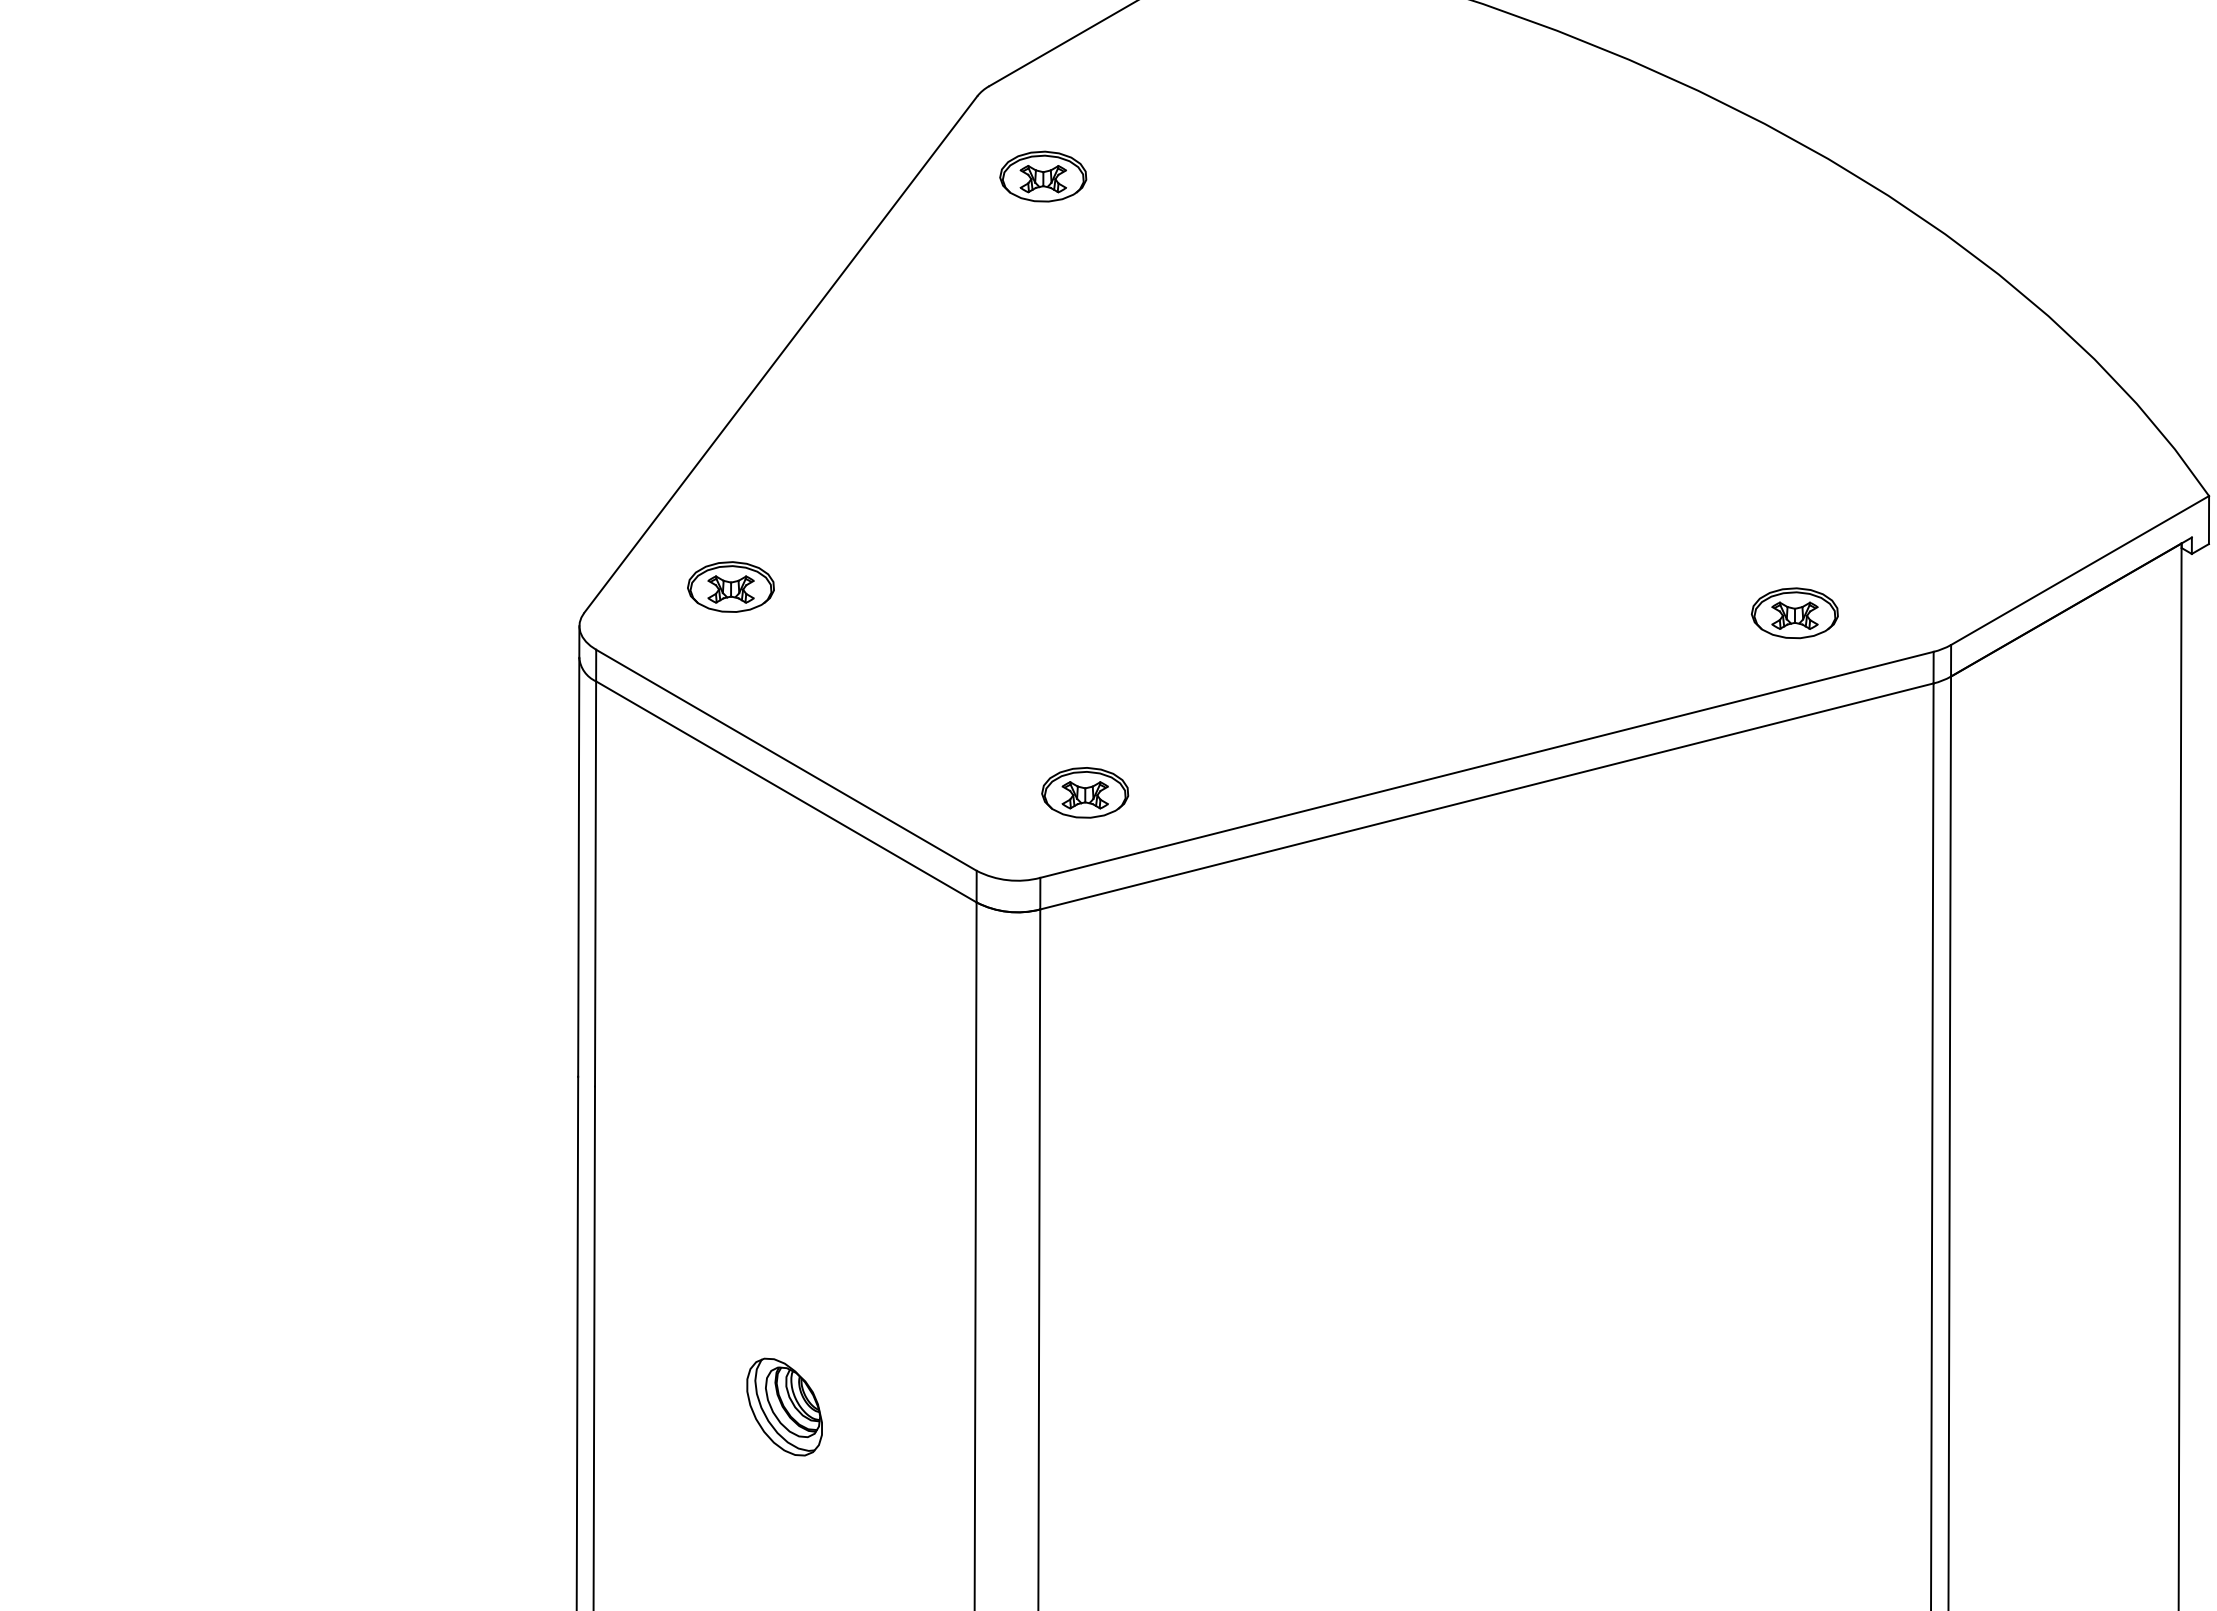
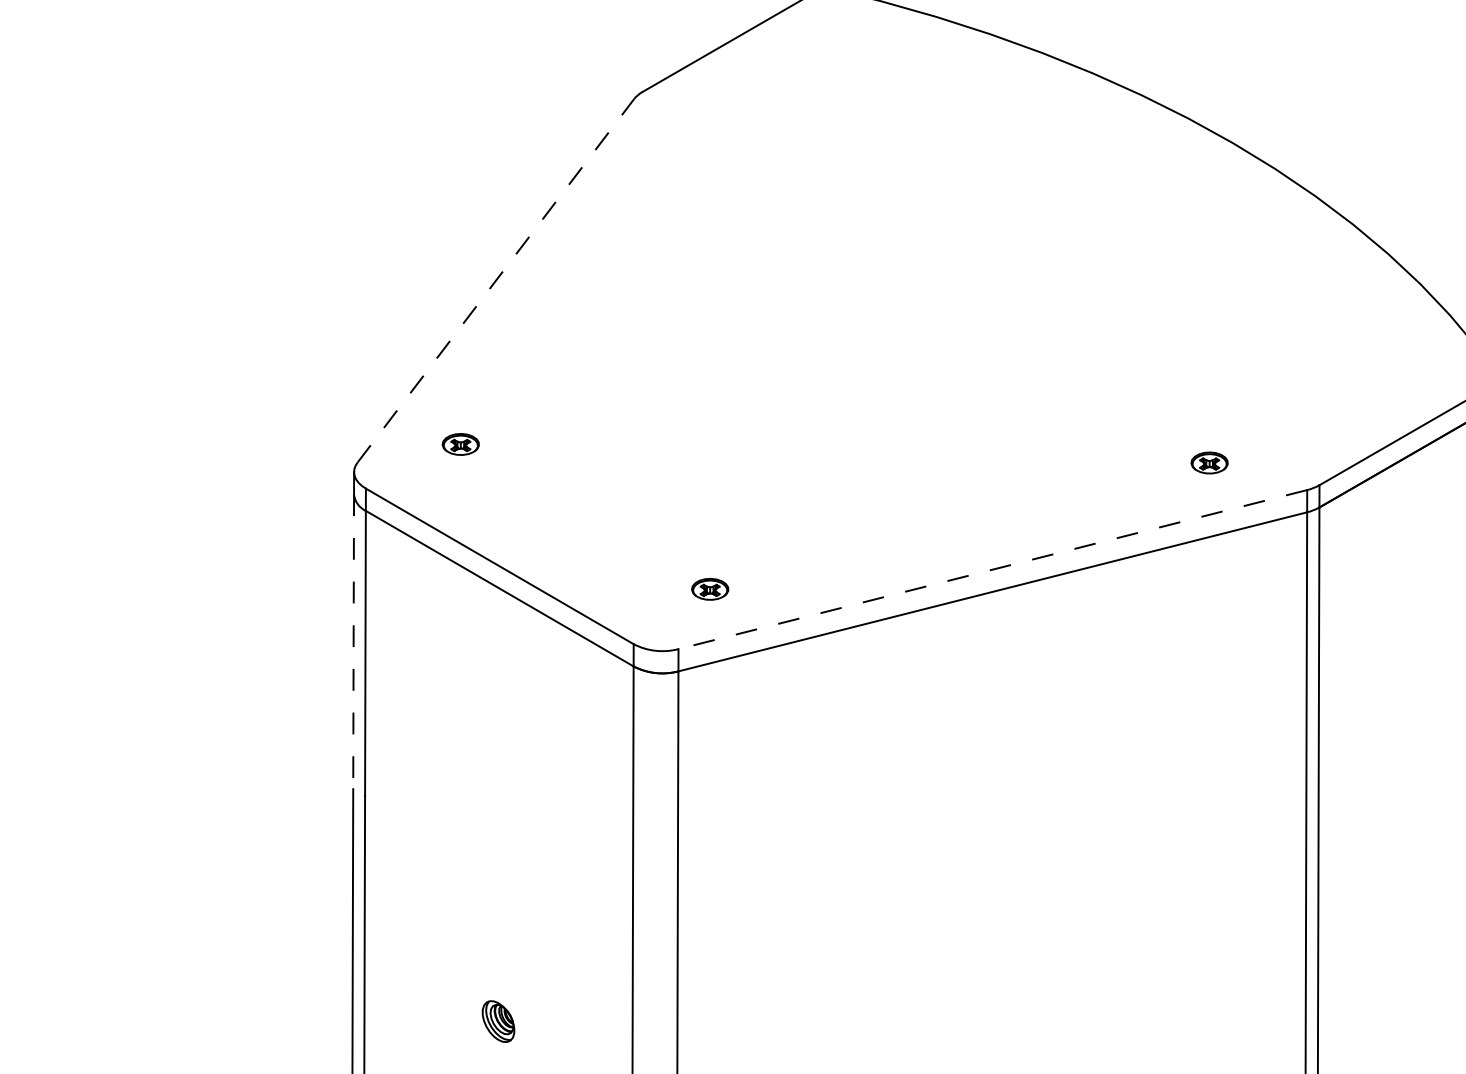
part: (1043, 176) -> (680, 155), removed
line: (780, 354) -> (495, 280), solid -> dashed
part: (730, 586) -> (460, 444), size x0.6
part: (1794, 613) -> (1209, 463), size x0.6
line: (1487, 764) -> (993, 569), solid -> dashed
part: (1085, 792) -> (710, 589), size x0.6
line: (578, 867) -> (353, 641), solid -> dashed
part: (784, 1406) -> (498, 1021), size x0.6

